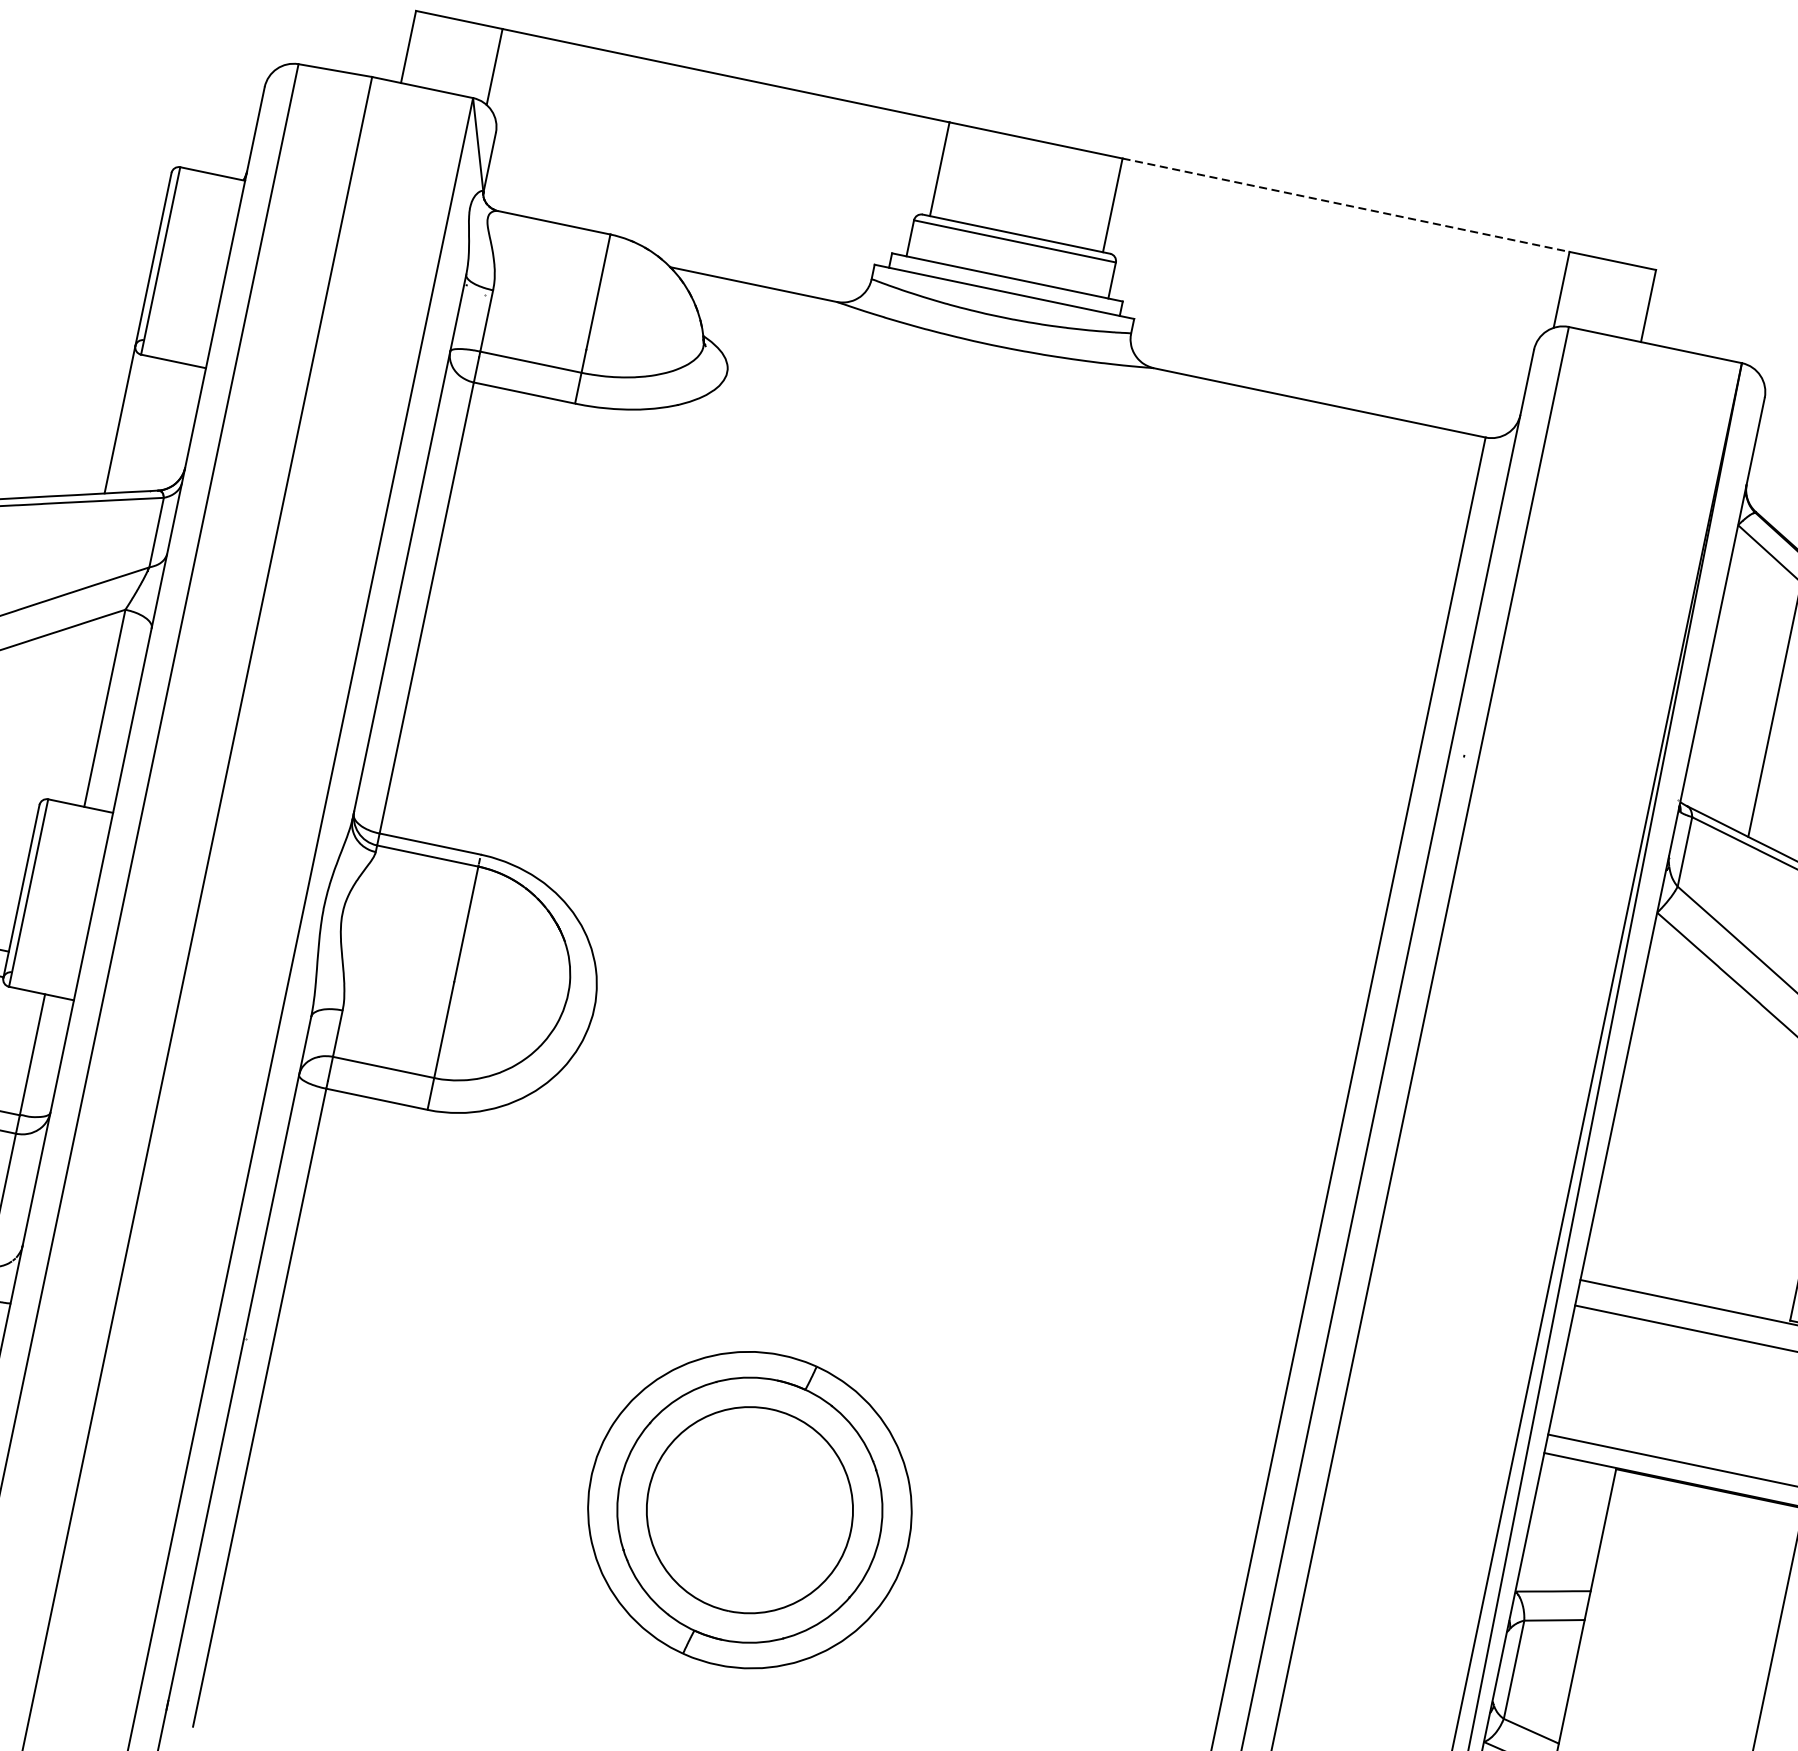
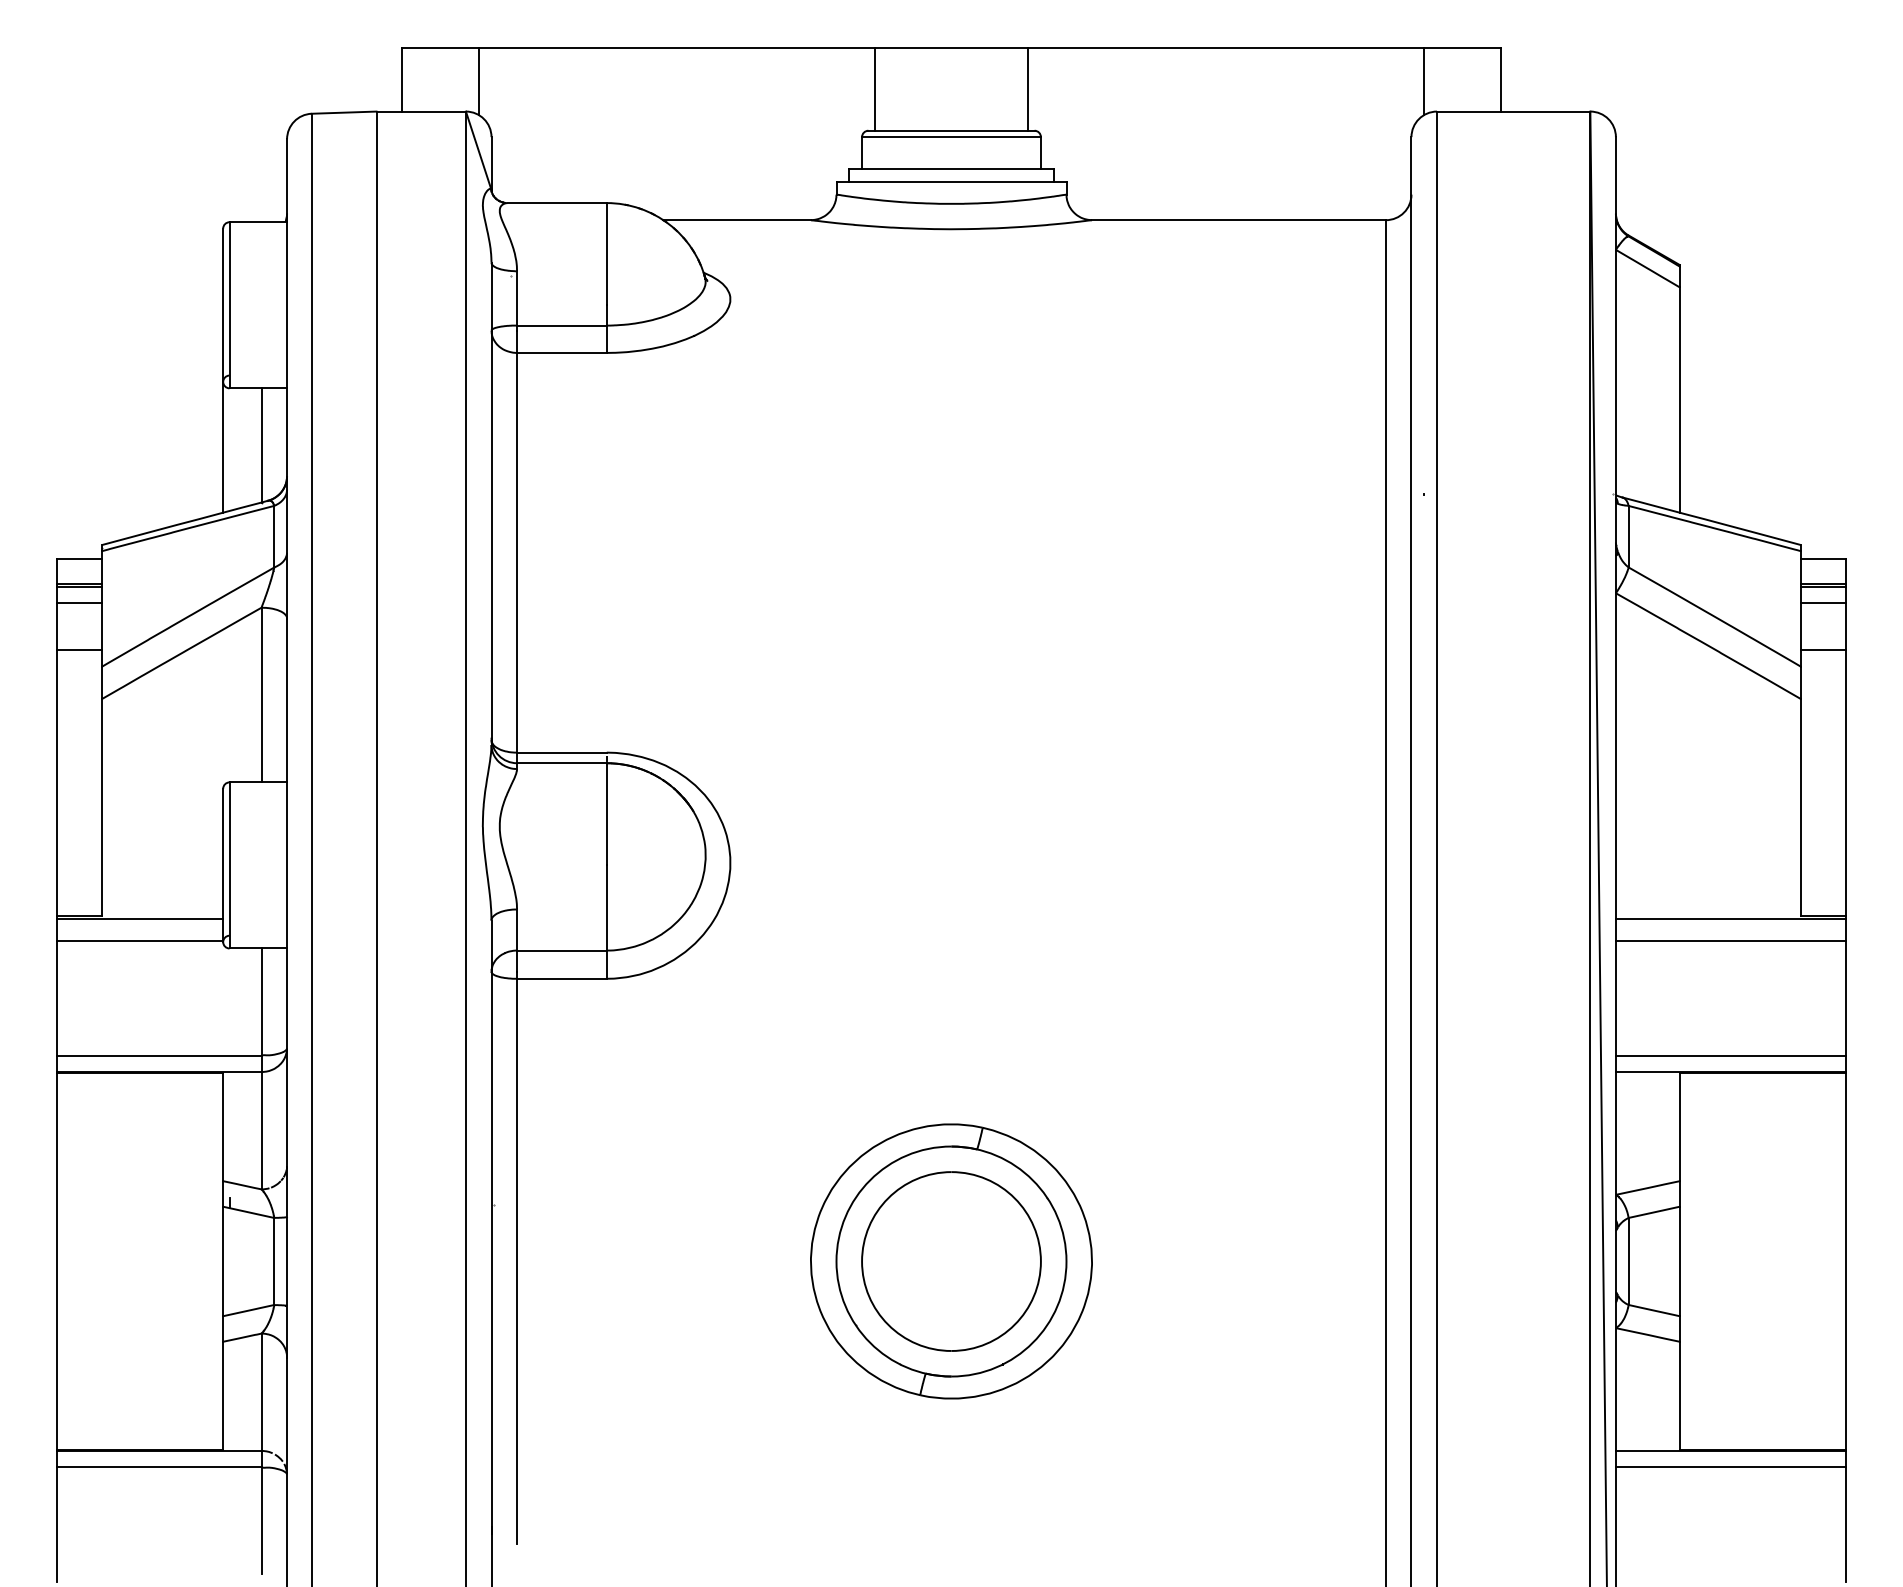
line: (1346, 205) -> (1226, 47), dashed -> solid
line: (163, 426) -> (261, 445), added

